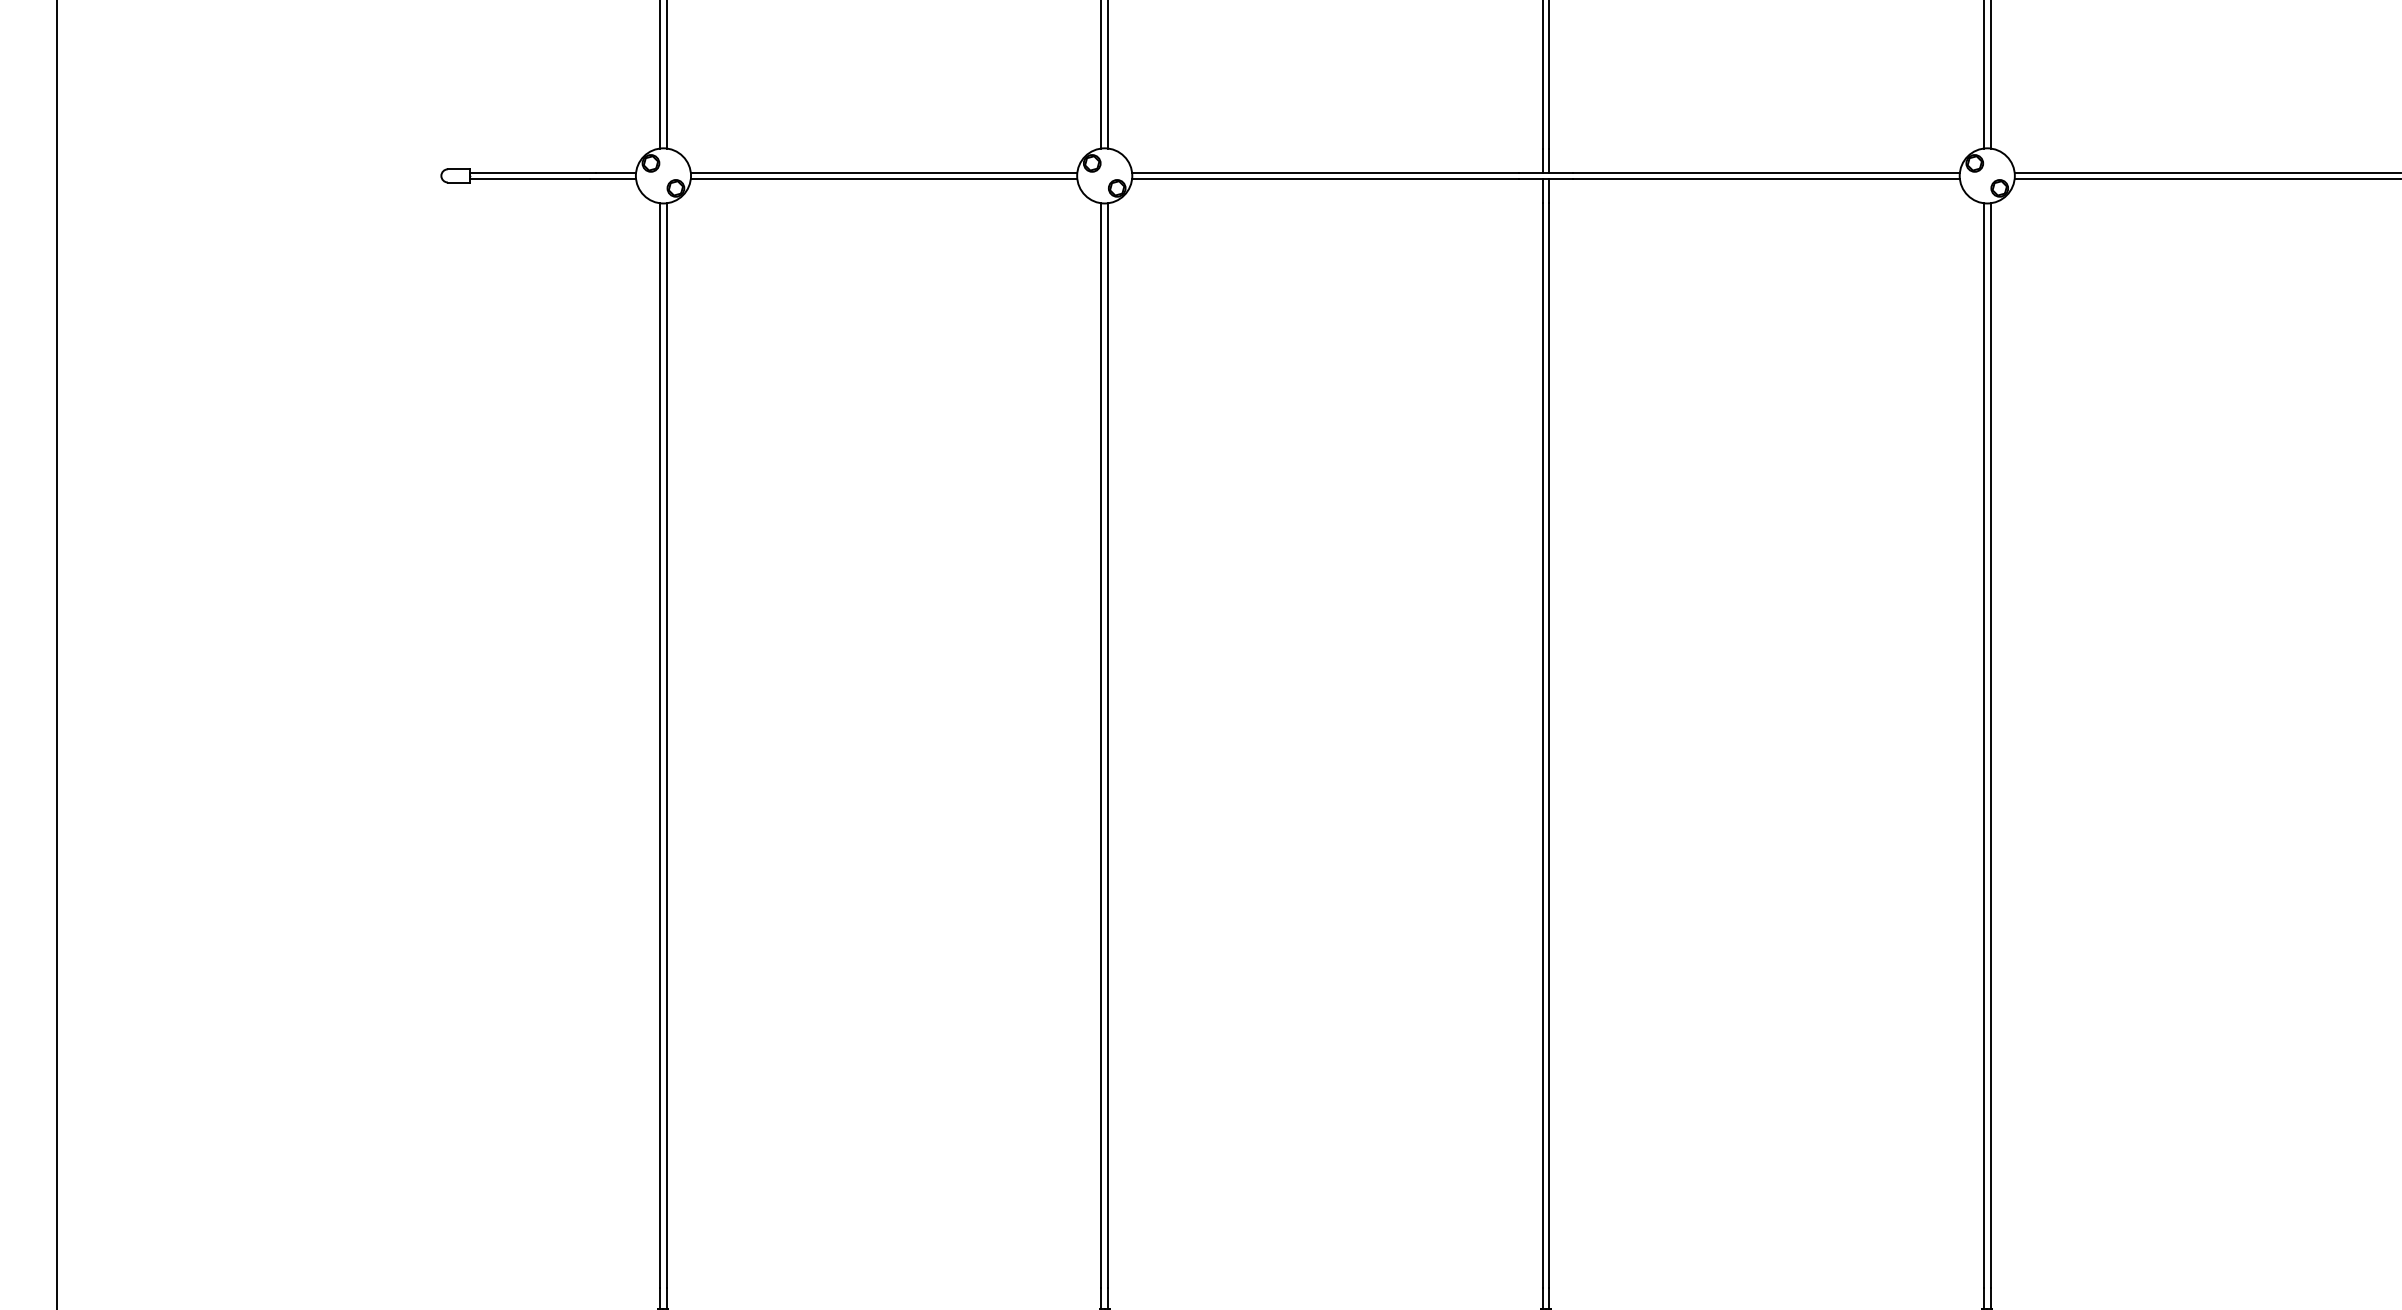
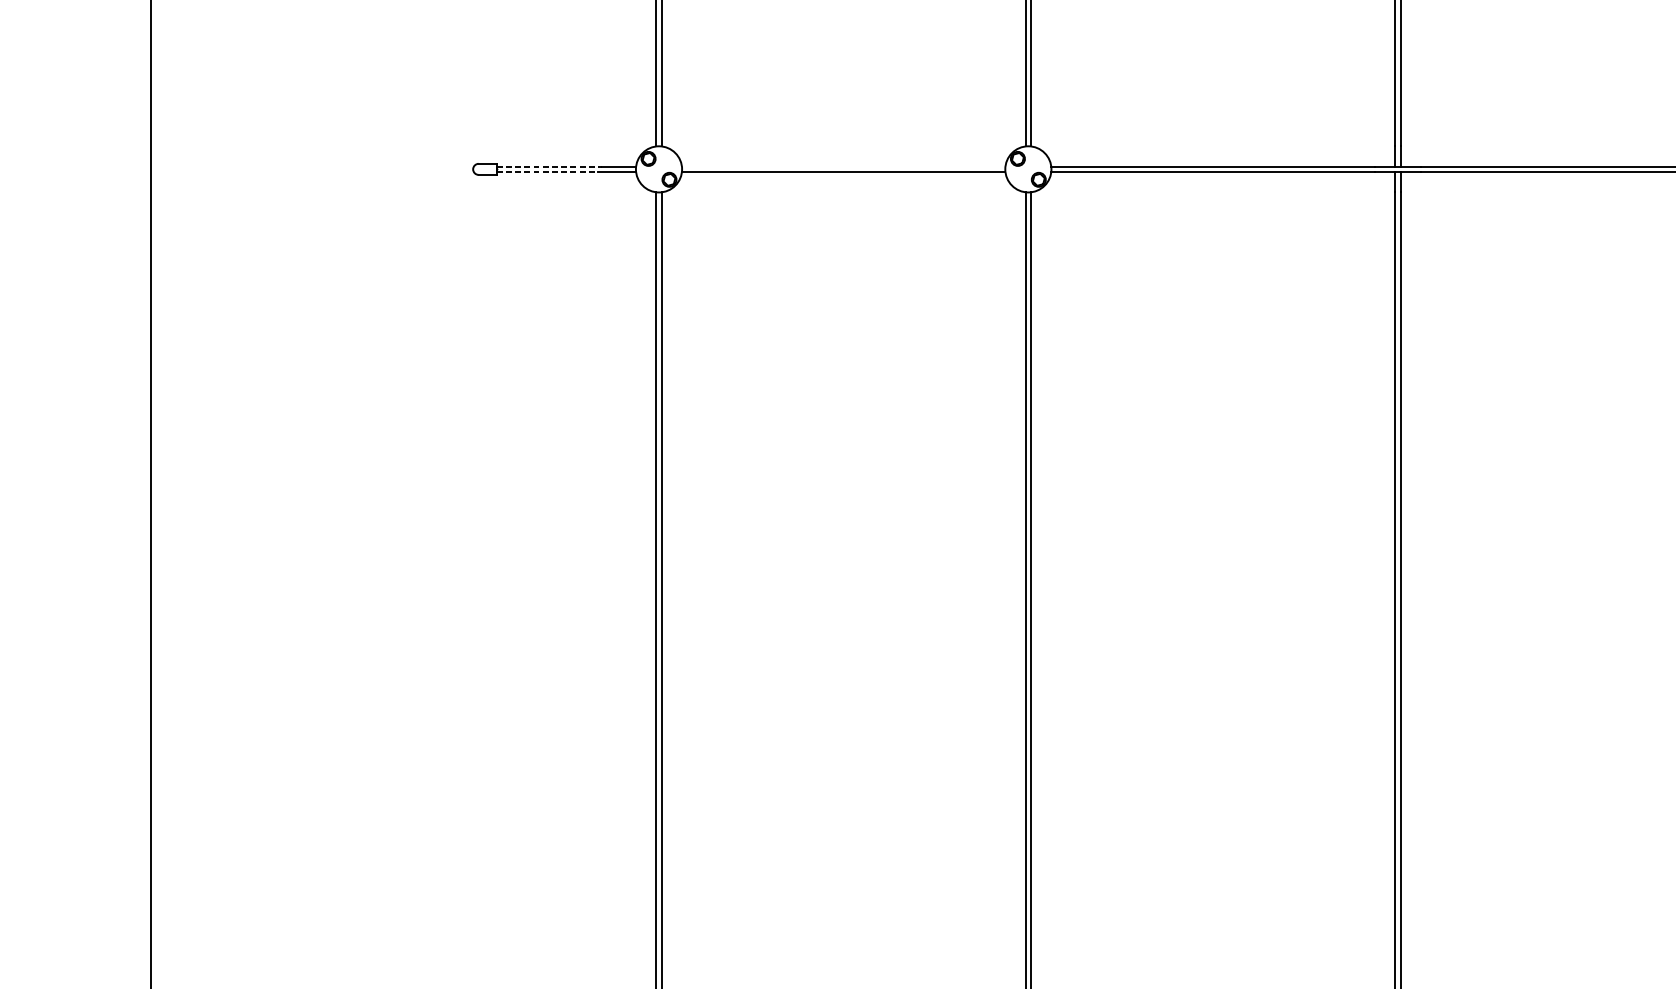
line: (532, 172) -> (549, 166), solid -> dashed
line: (883, 172) -> (843, 166), removed
line: (530, 179) -> (547, 172), solid -> dashed

